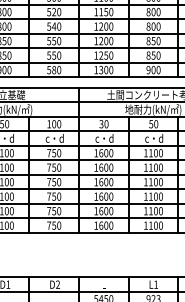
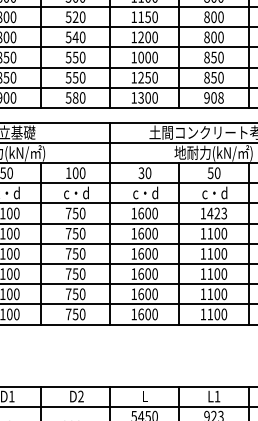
text: (100, 41) -> (140, 57), 1200 -> 1000
text: (158, 69) -> (220, 97), 900 -> 908
text: (156, 153) -> (217, 213), 1100 -> 1423

